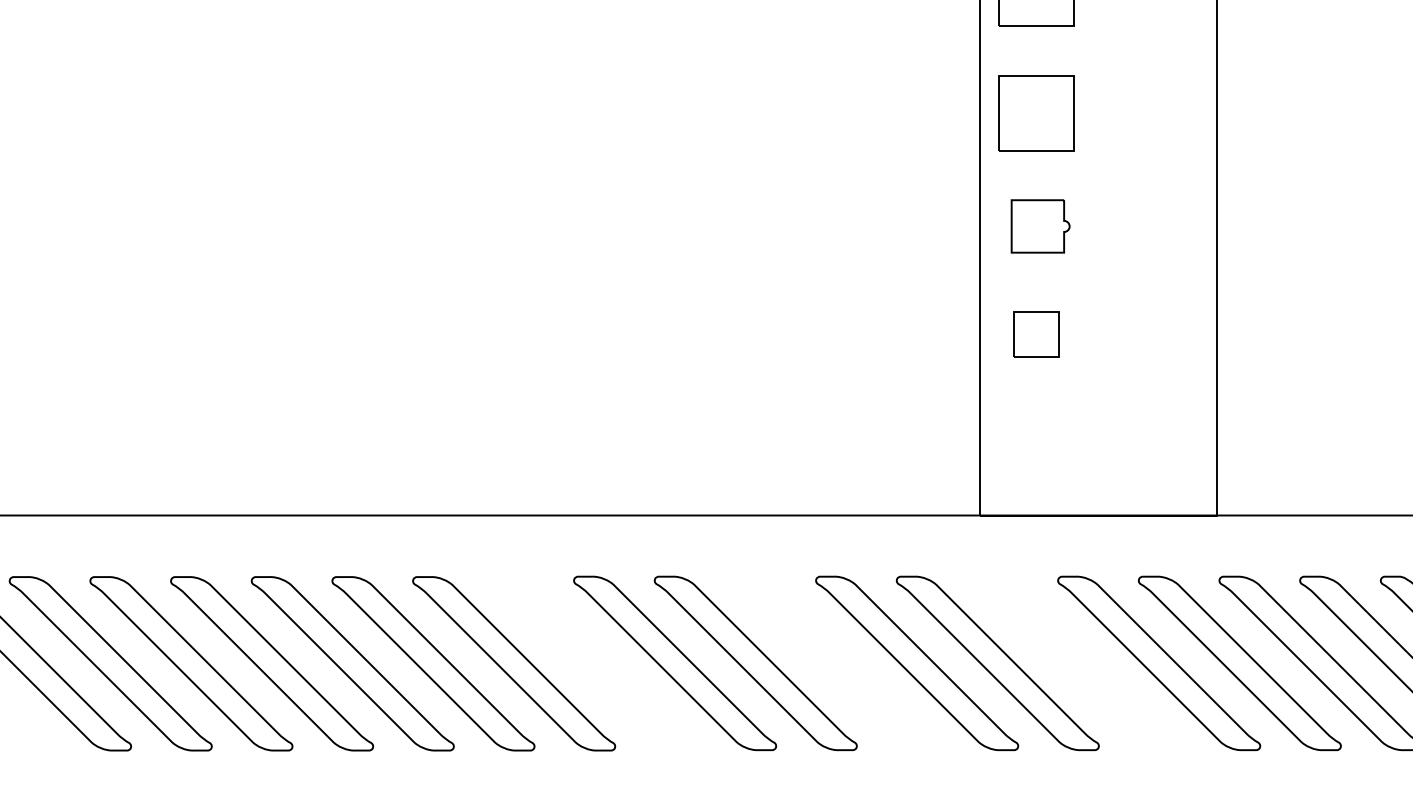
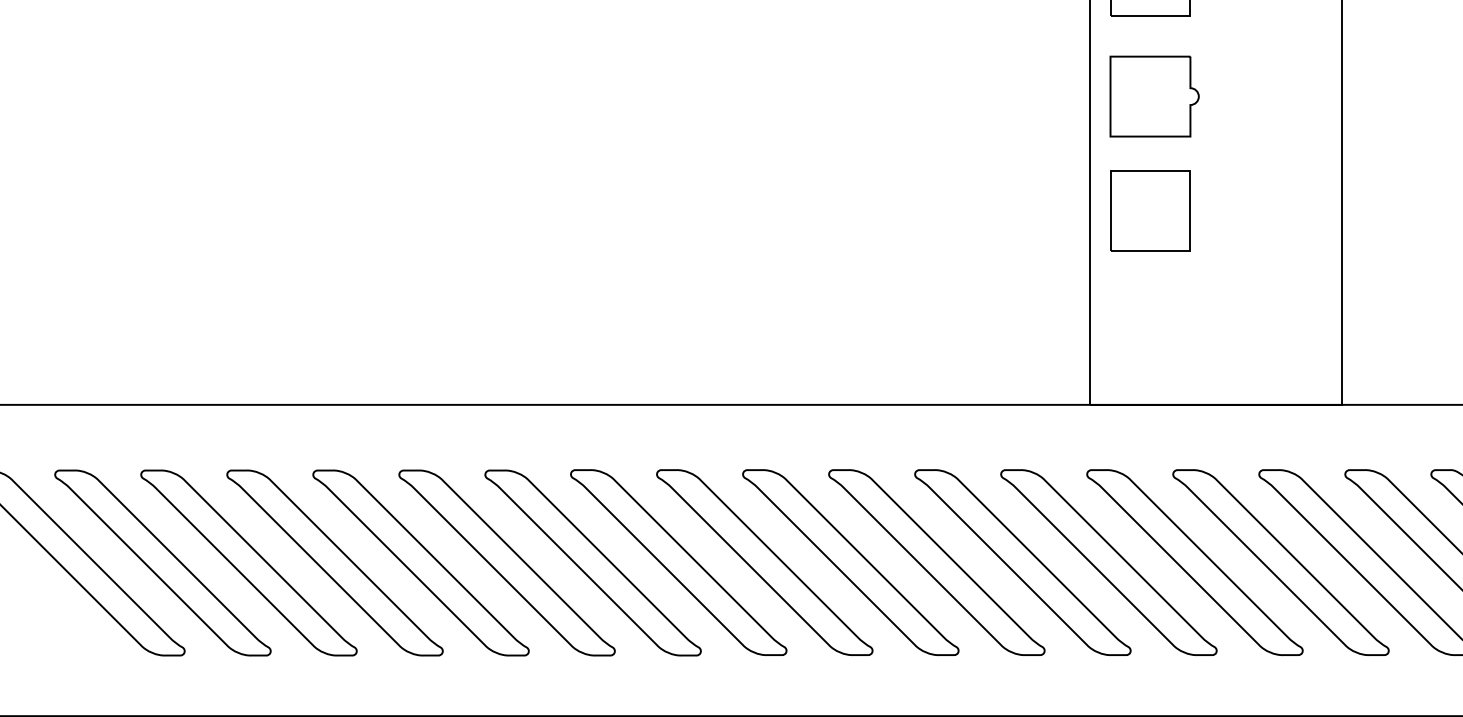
part: (1040, 226) -> (1154, 96), size x1.43
part: (1036, 334) -> (1150, 211), size x1.67
part: (594, 663) -> (678, 562), added
part: (836, 663) -> (936, 562), added
part: (1078, 663) -> (1194, 562), added

